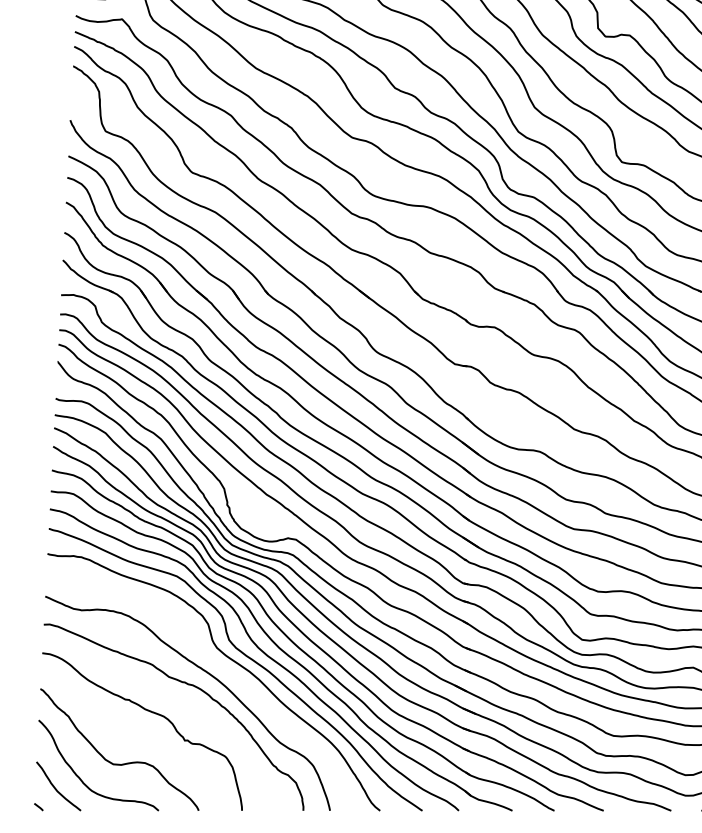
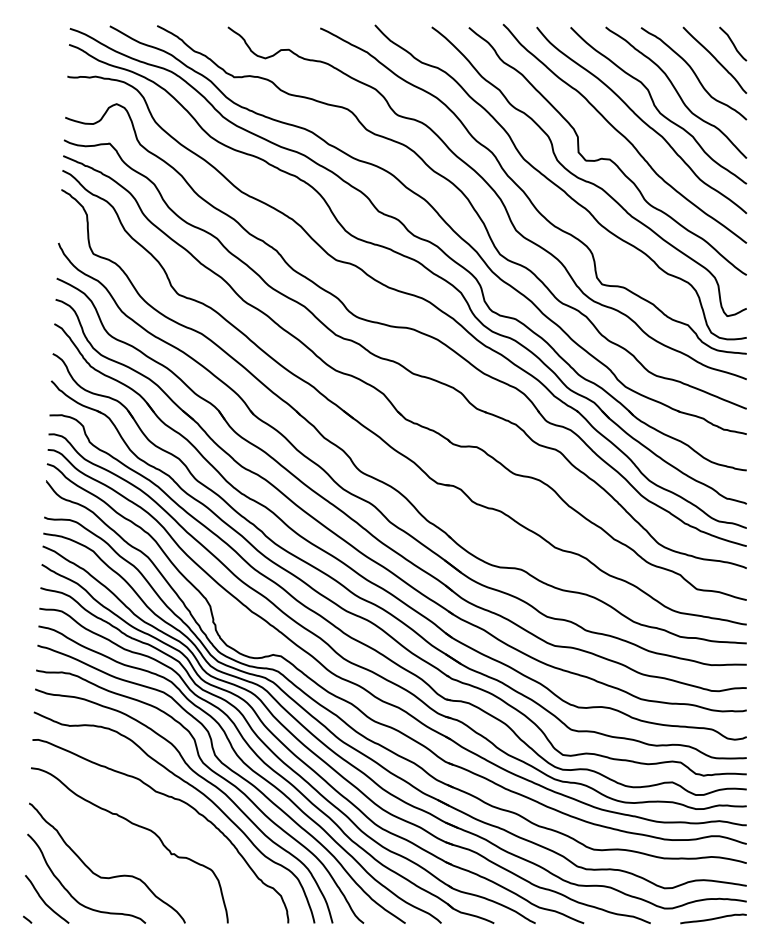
curve: (215, 663) -> (201, 778), added

